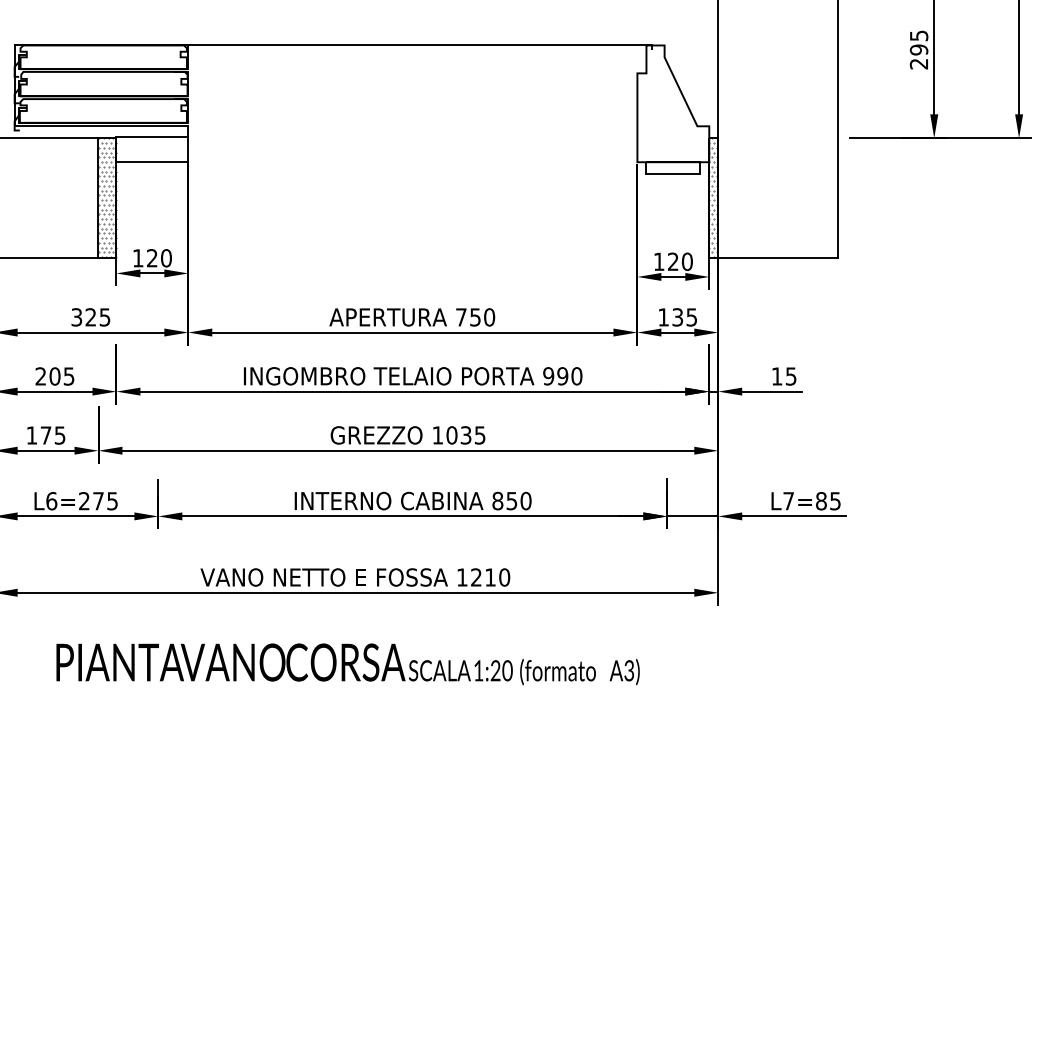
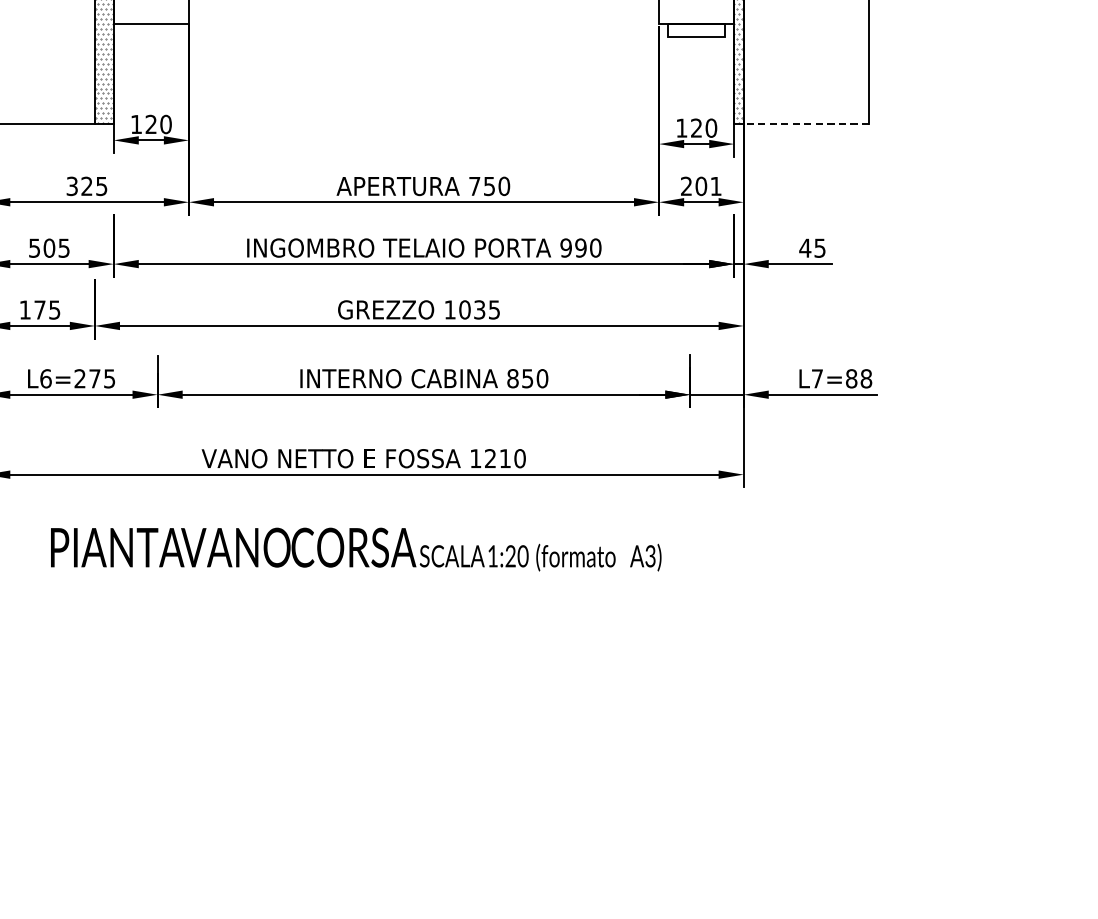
line: (778, 258) -> (806, 124), solid -> dashed
text: (677, 317) -> (701, 186), 135 -> 201
text: (40, 376) -> (34, 248), 205 -> 505
text: (776, 376) -> (804, 248), 15 -> 45
text: (835, 501) -> (866, 379), L7=85 -> L7=88

